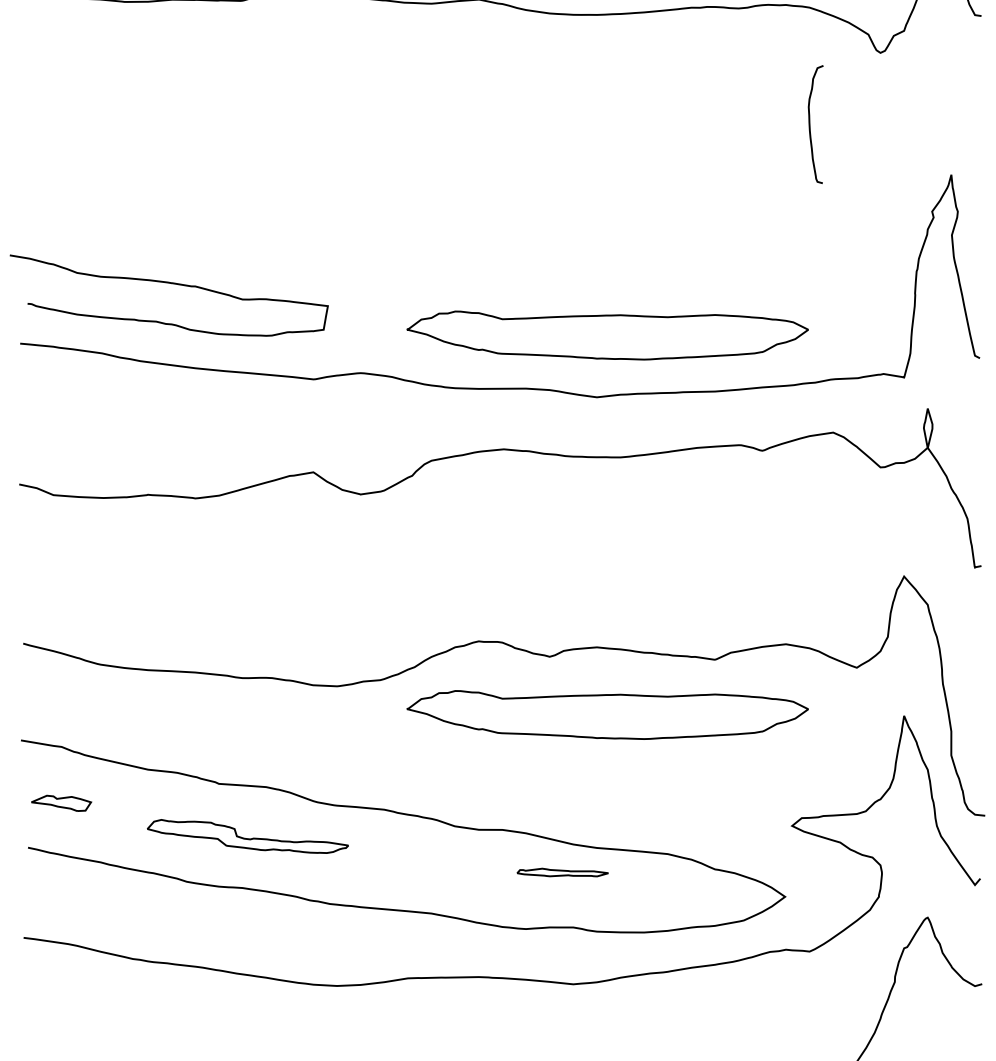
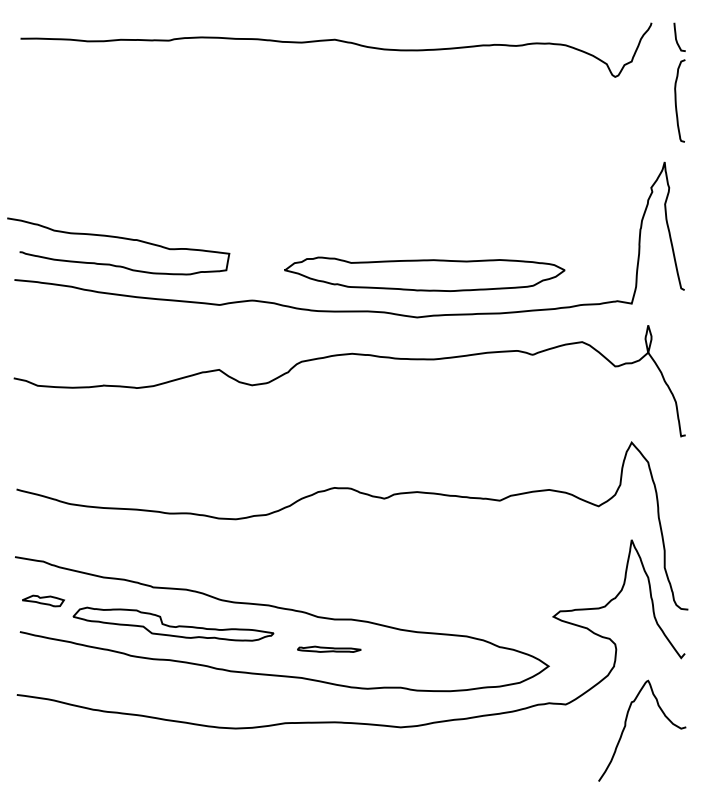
curve: (810, 123) -> (676, 100), moved
part: (607, 713) -> (424, 538), removed
part: (247, 835) -> (173, 623), size x1.43
part: (562, 871) -> (329, 648), moved

